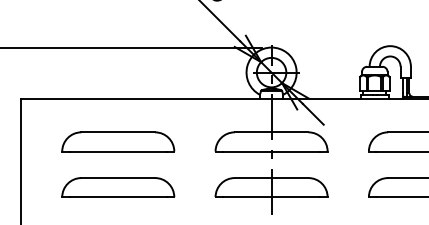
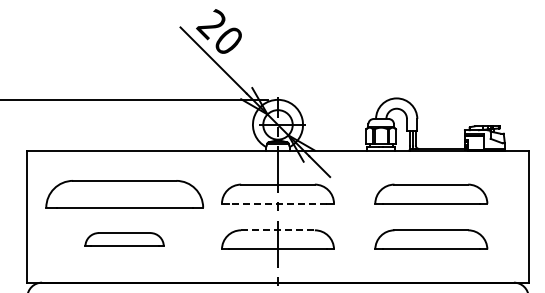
part: (118, 141) -> (124, 193), size x1.4
line: (272, 151) -> (278, 203), solid -> dashed
line: (272, 178) -> (278, 230), solid -> dashed
part: (118, 187) -> (124, 239), size x0.7

